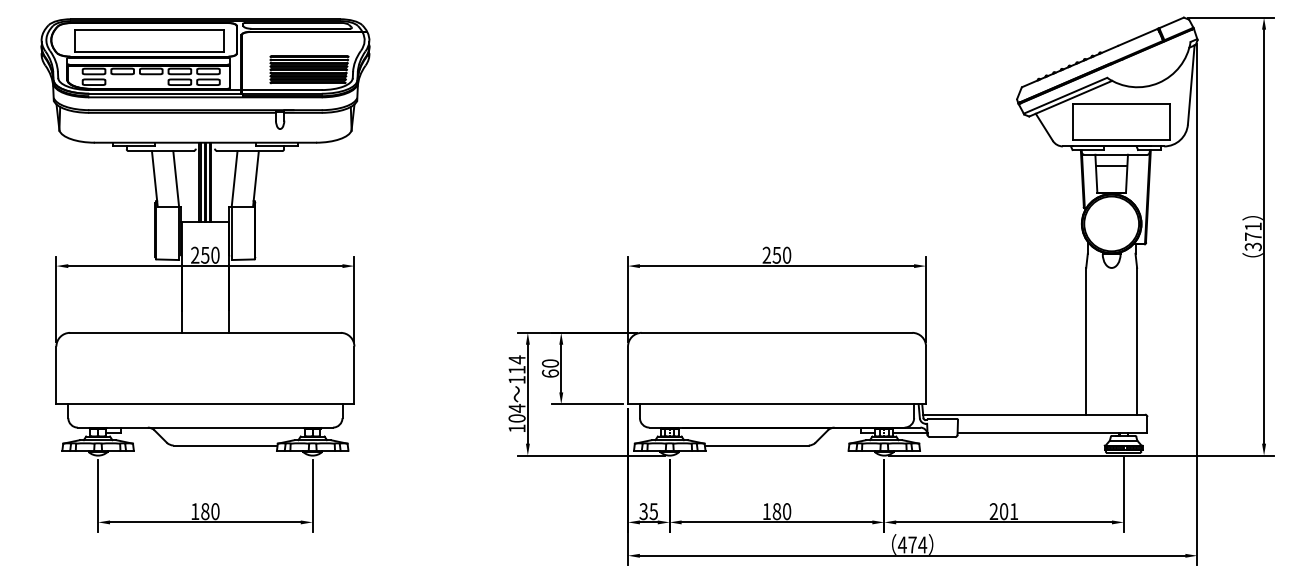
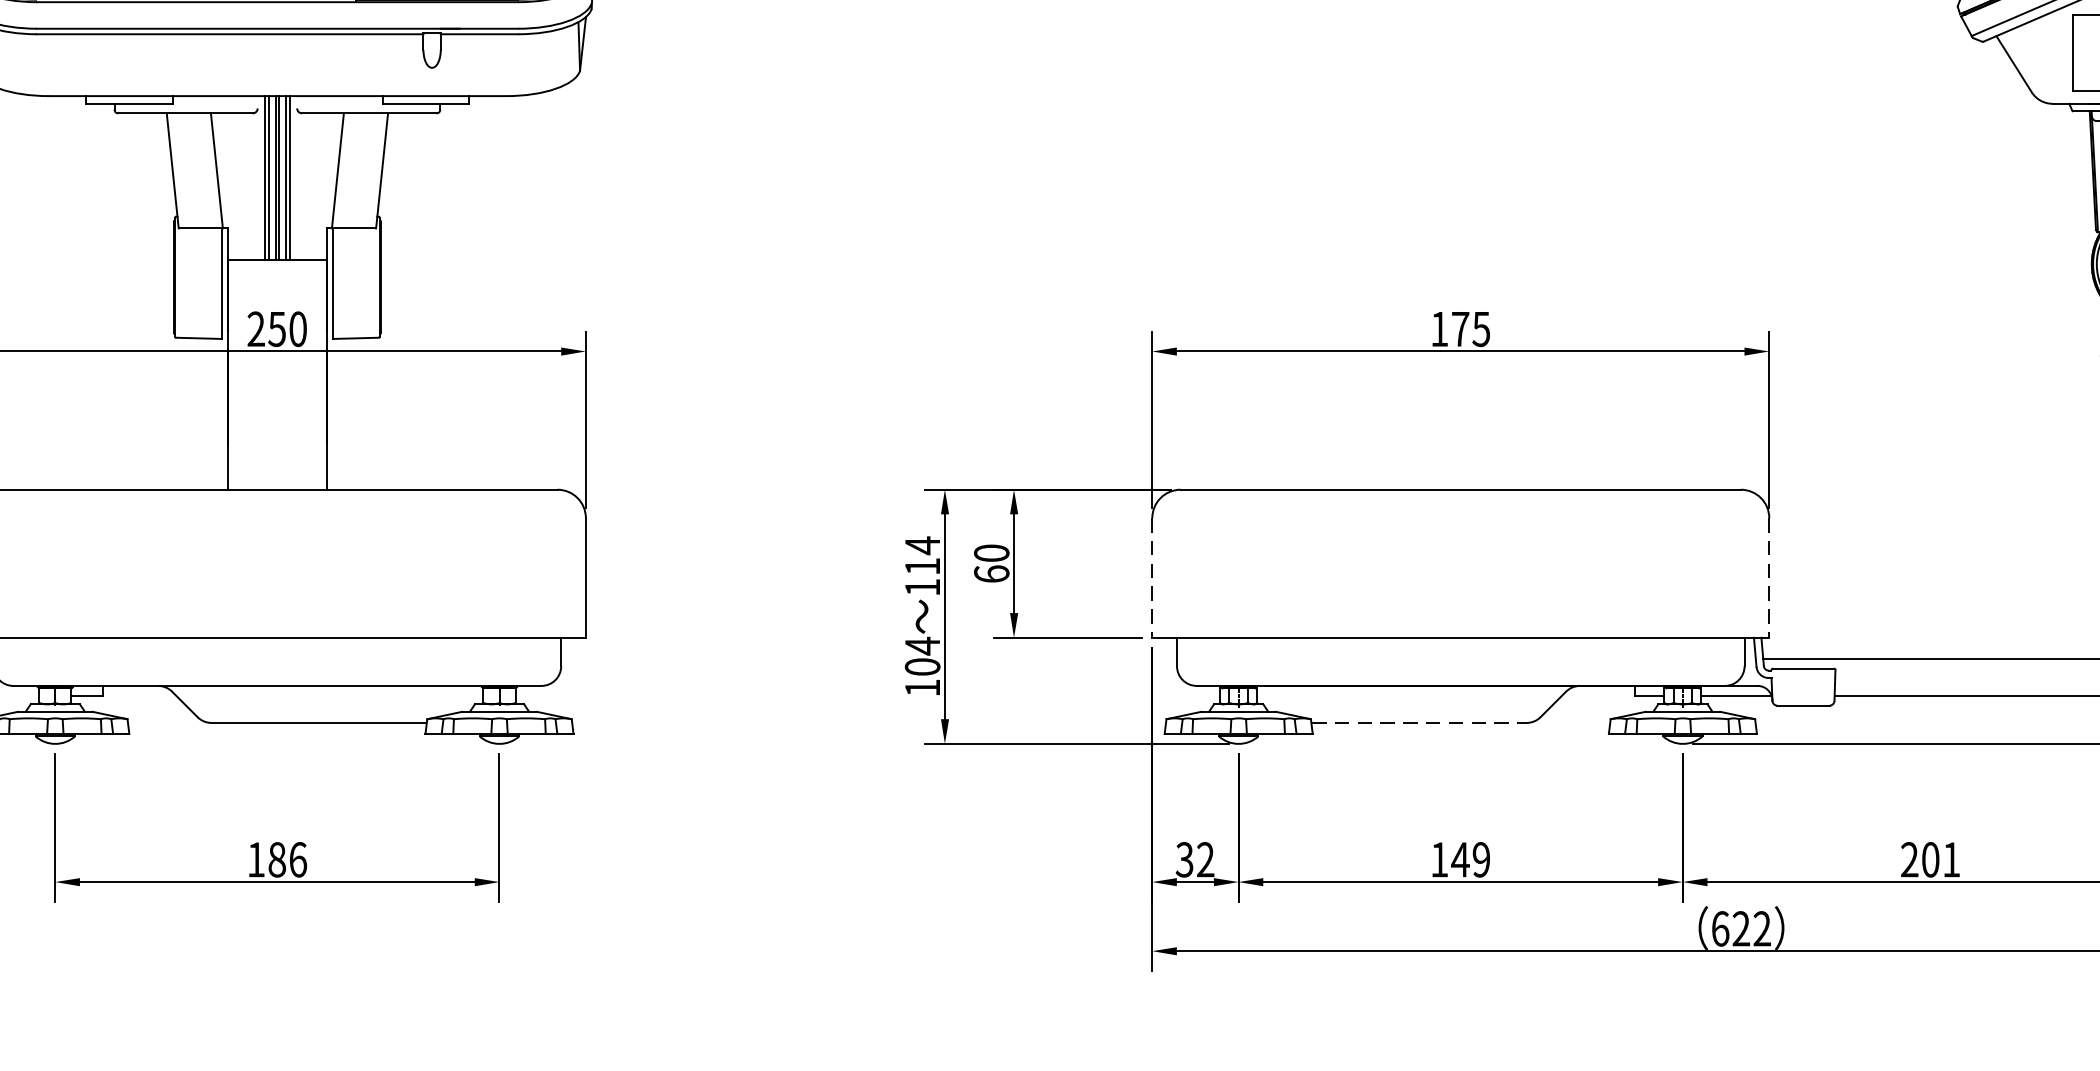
text: (776, 254) -> (1459, 327), 250 -> 175
line: (628, 375) -> (1153, 578), solid -> dashed
line: (926, 375) -> (1770, 578), solid -> dashed
line: (757, 445) -> (1420, 722), solid -> dashed
text: (215, 511) -> (298, 859), 180 -> 186
text: (653, 511) -> (1205, 859), 35 -> 32
text: (781, 511) -> (1470, 859), 180 -> 149
text: (912, 544) -> (1741, 927), 474 -> 622

